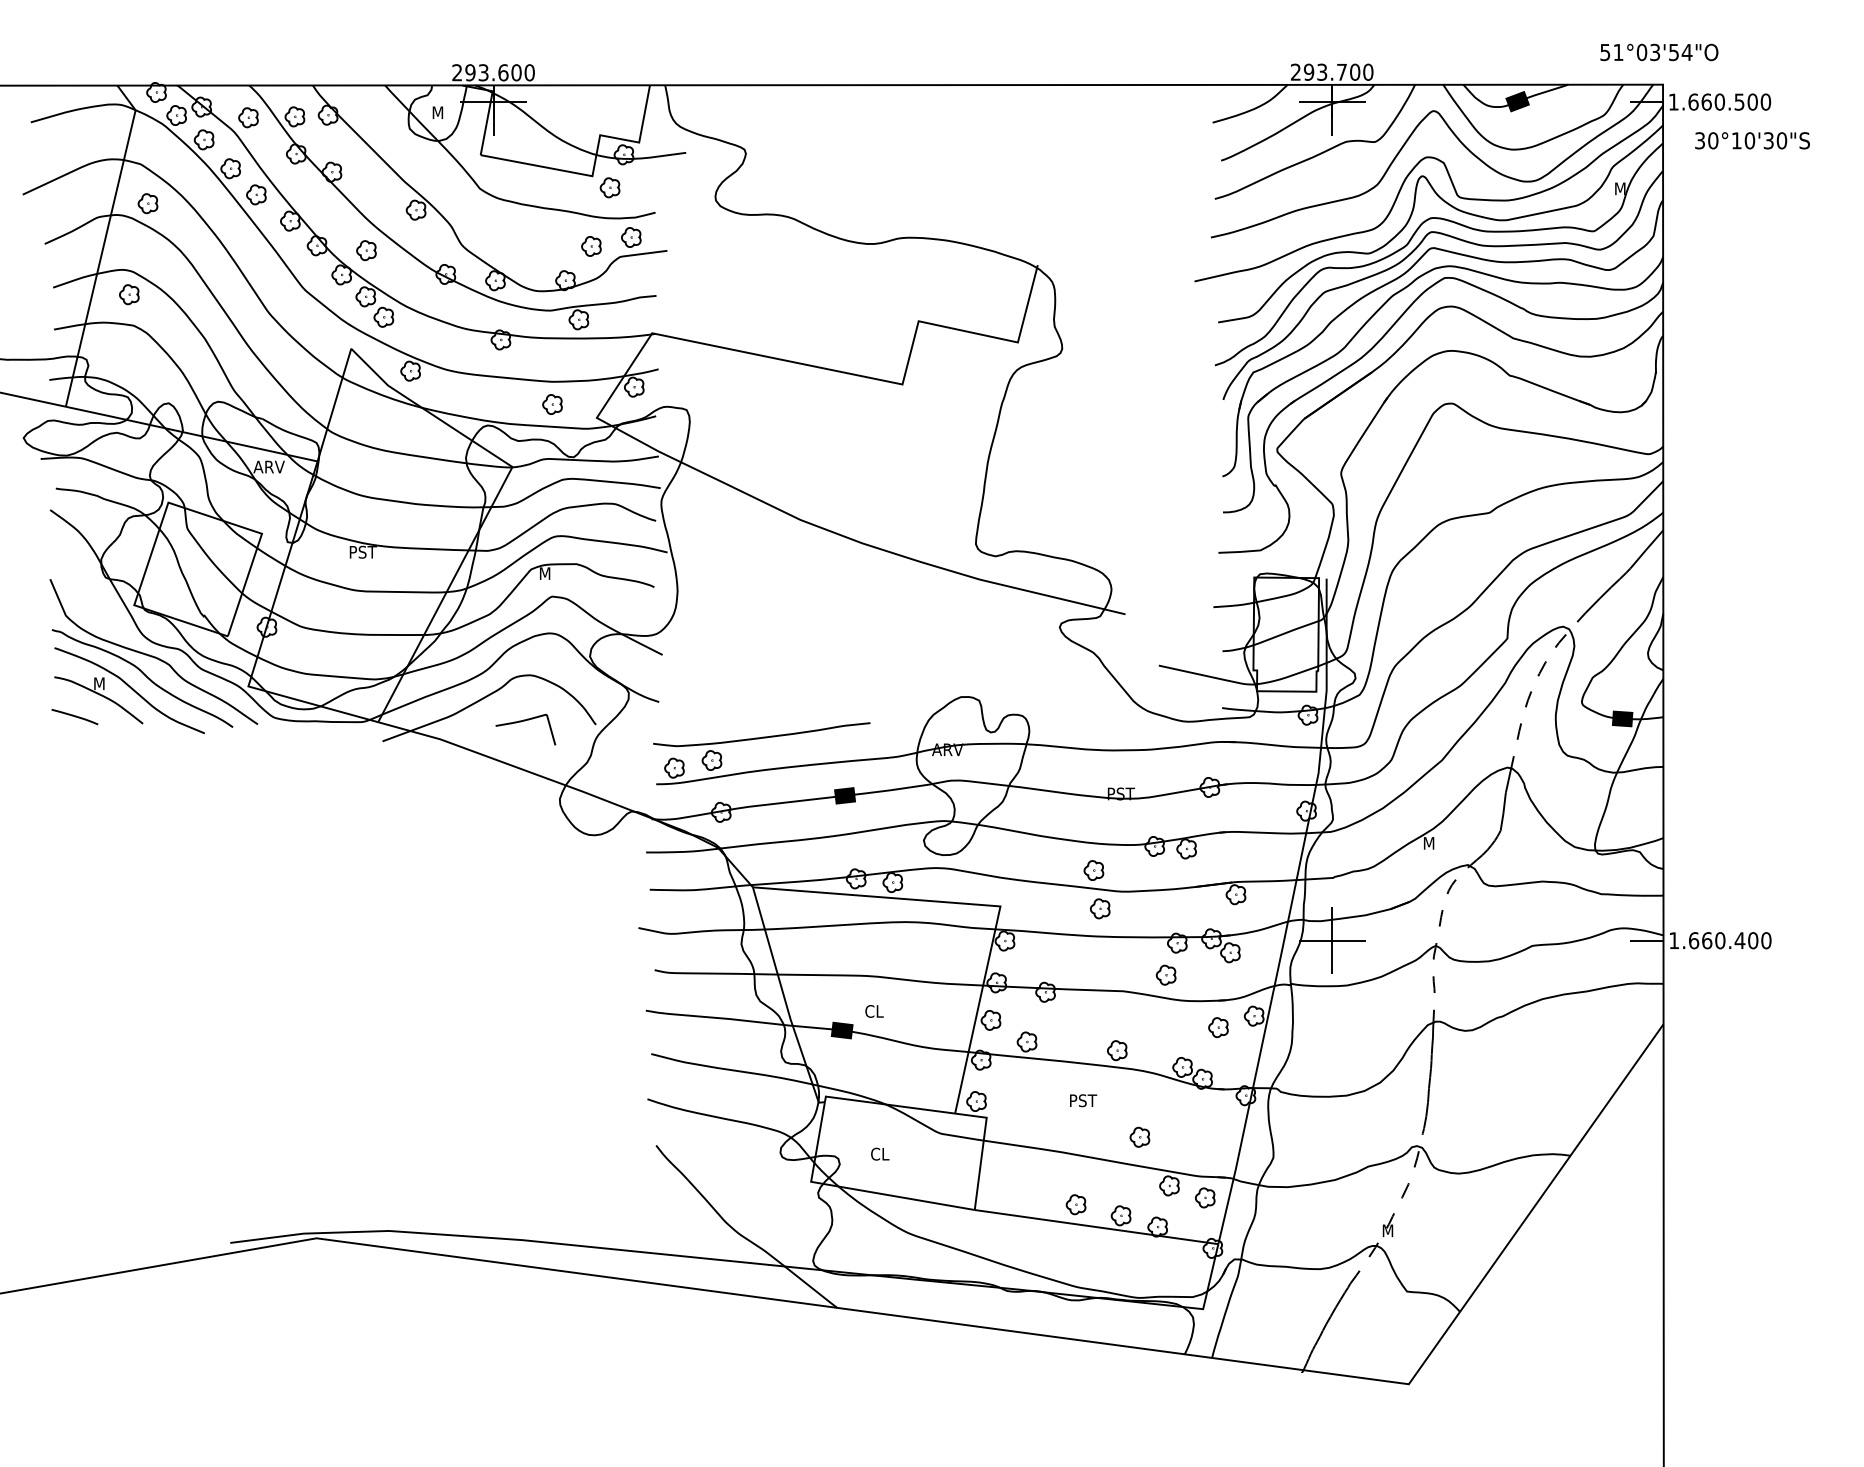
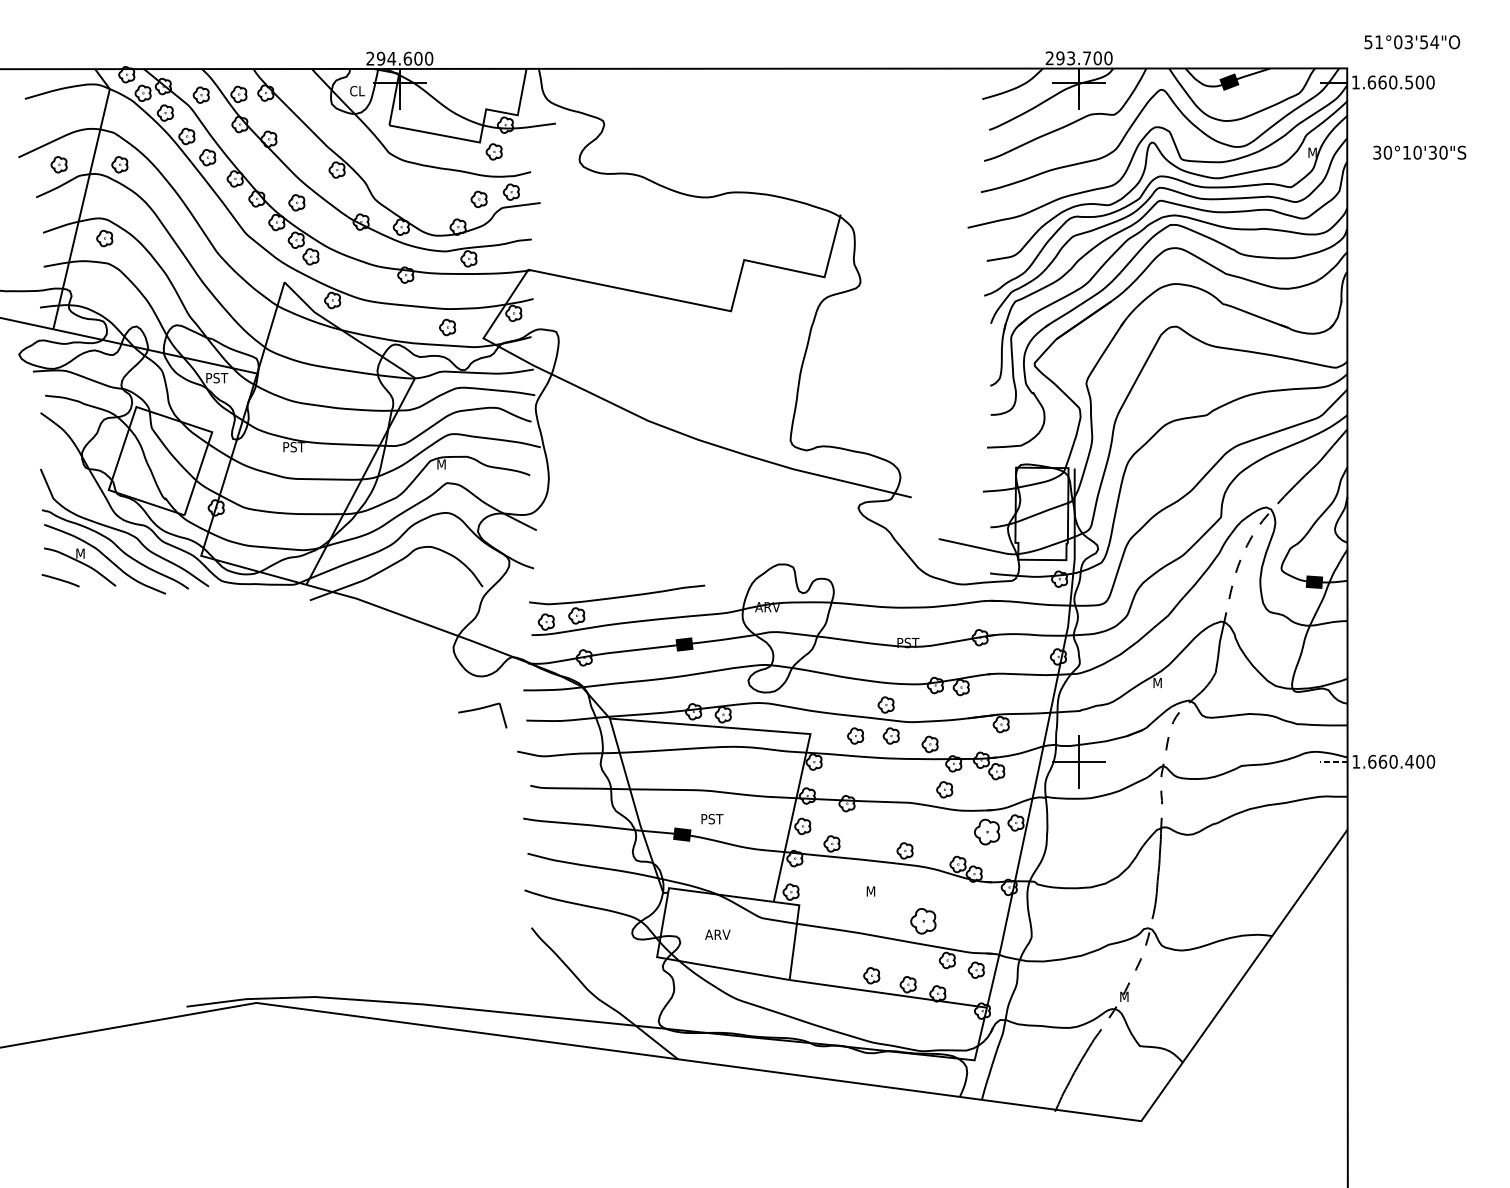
text: (1659, 52) -> (1412, 42), moved
text: (483, 72) -> (391, 58), 293.600 -> 294.600
text: (441, 112) -> (357, 90), M -> CL
text: (1752, 140) -> (1419, 152), moved
part: (72, 203) -> (58, 164), added
text: (268, 466) -> (217, 377), ARV -> PST
curve: (525, 721) -> (482, 709), moved
part: (1056, 908) -> (855, 735), added
part: (1147, 918) -> (929, 743), added
line: (1646, 940) -> (1333, 761), solid -> dashed
text: (879, 1011) -> (712, 819), CL -> PST
part: (1218, 1027) -> (987, 832), size x1.6
text: (1084, 1100) -> (878, 891), PST -> M
part: (1139, 1136) -> (923, 920), size x1.6
text: (885, 1153) -> (717, 934), CL -> ARV

